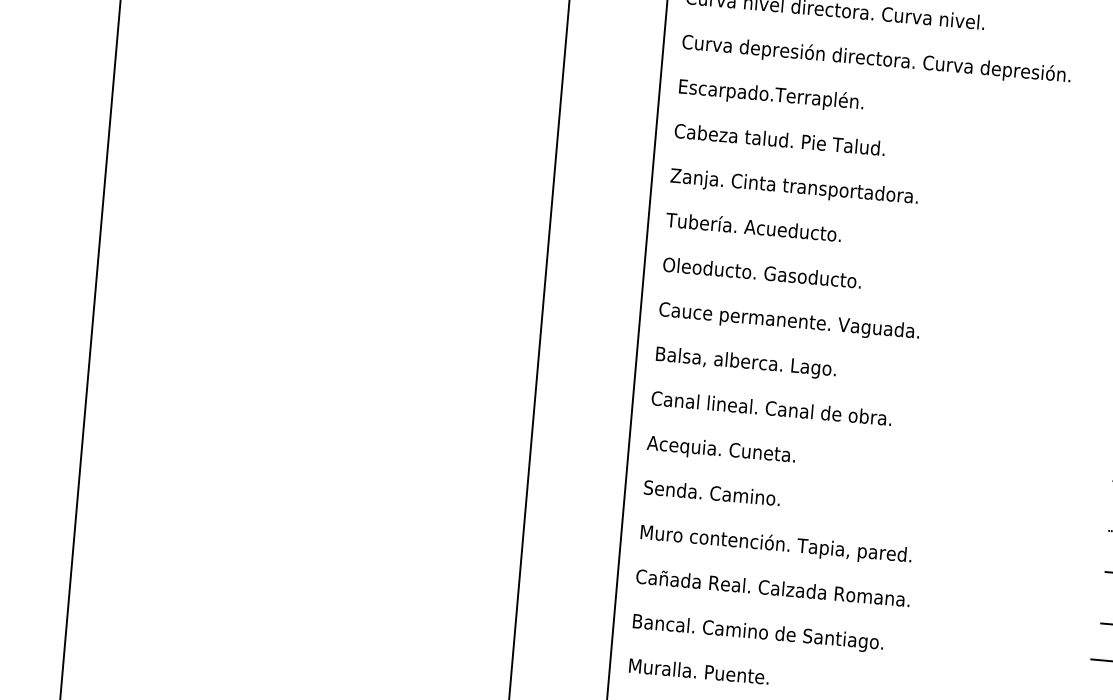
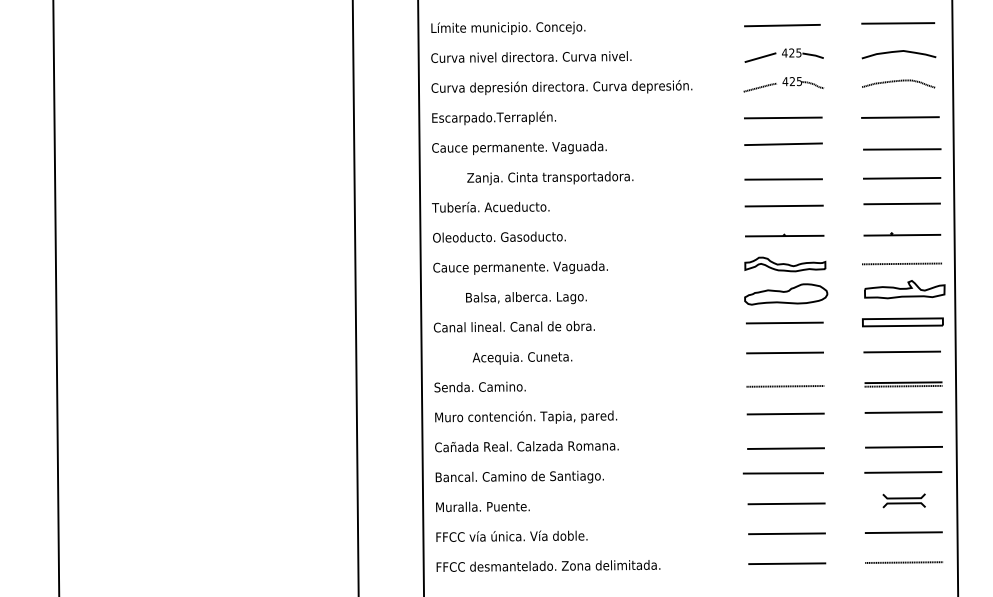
text: (816, 145) -> (527, 148), Cabeza talud. Pie Talud. -> Cauce permanente. Vaguada.
text: (794, 188) -> (550, 178), moved
text: (746, 363) -> (526, 298), moved
text: (721, 451) -> (522, 358), moved

